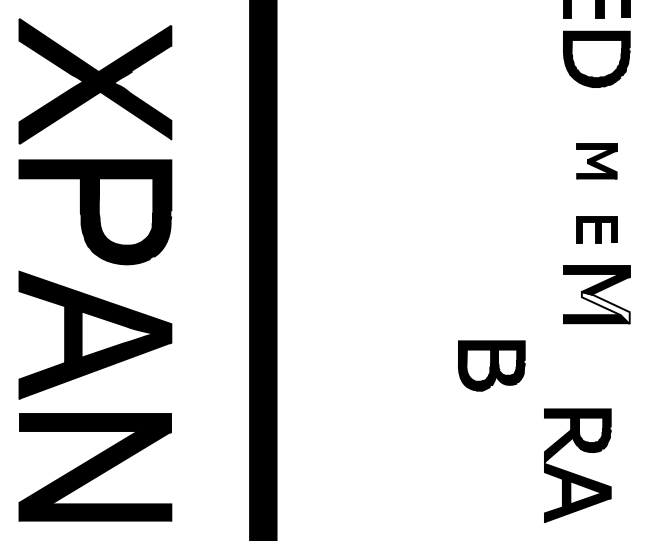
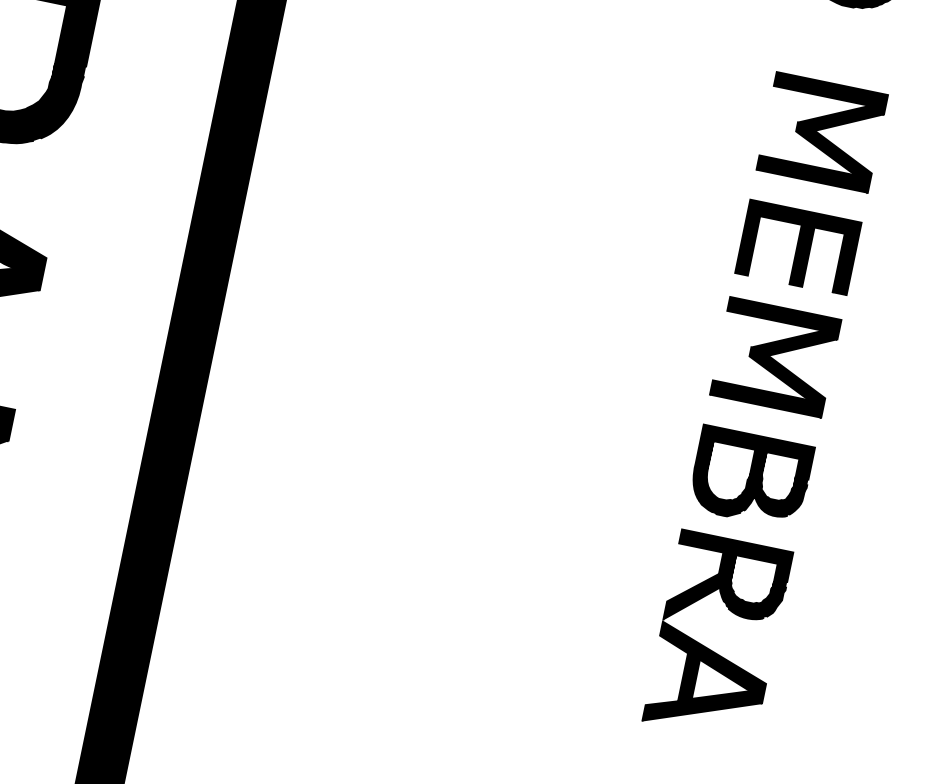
part: (596, 161) -> (821, 132), size x1.67
part: (596, 229) -> (797, 247), size x1.67
fill: (605, 307) -> (785, 381), added
part: (491, 365) -> (750, 476), moved
part: (575, 473) -> (711, 648), moved

